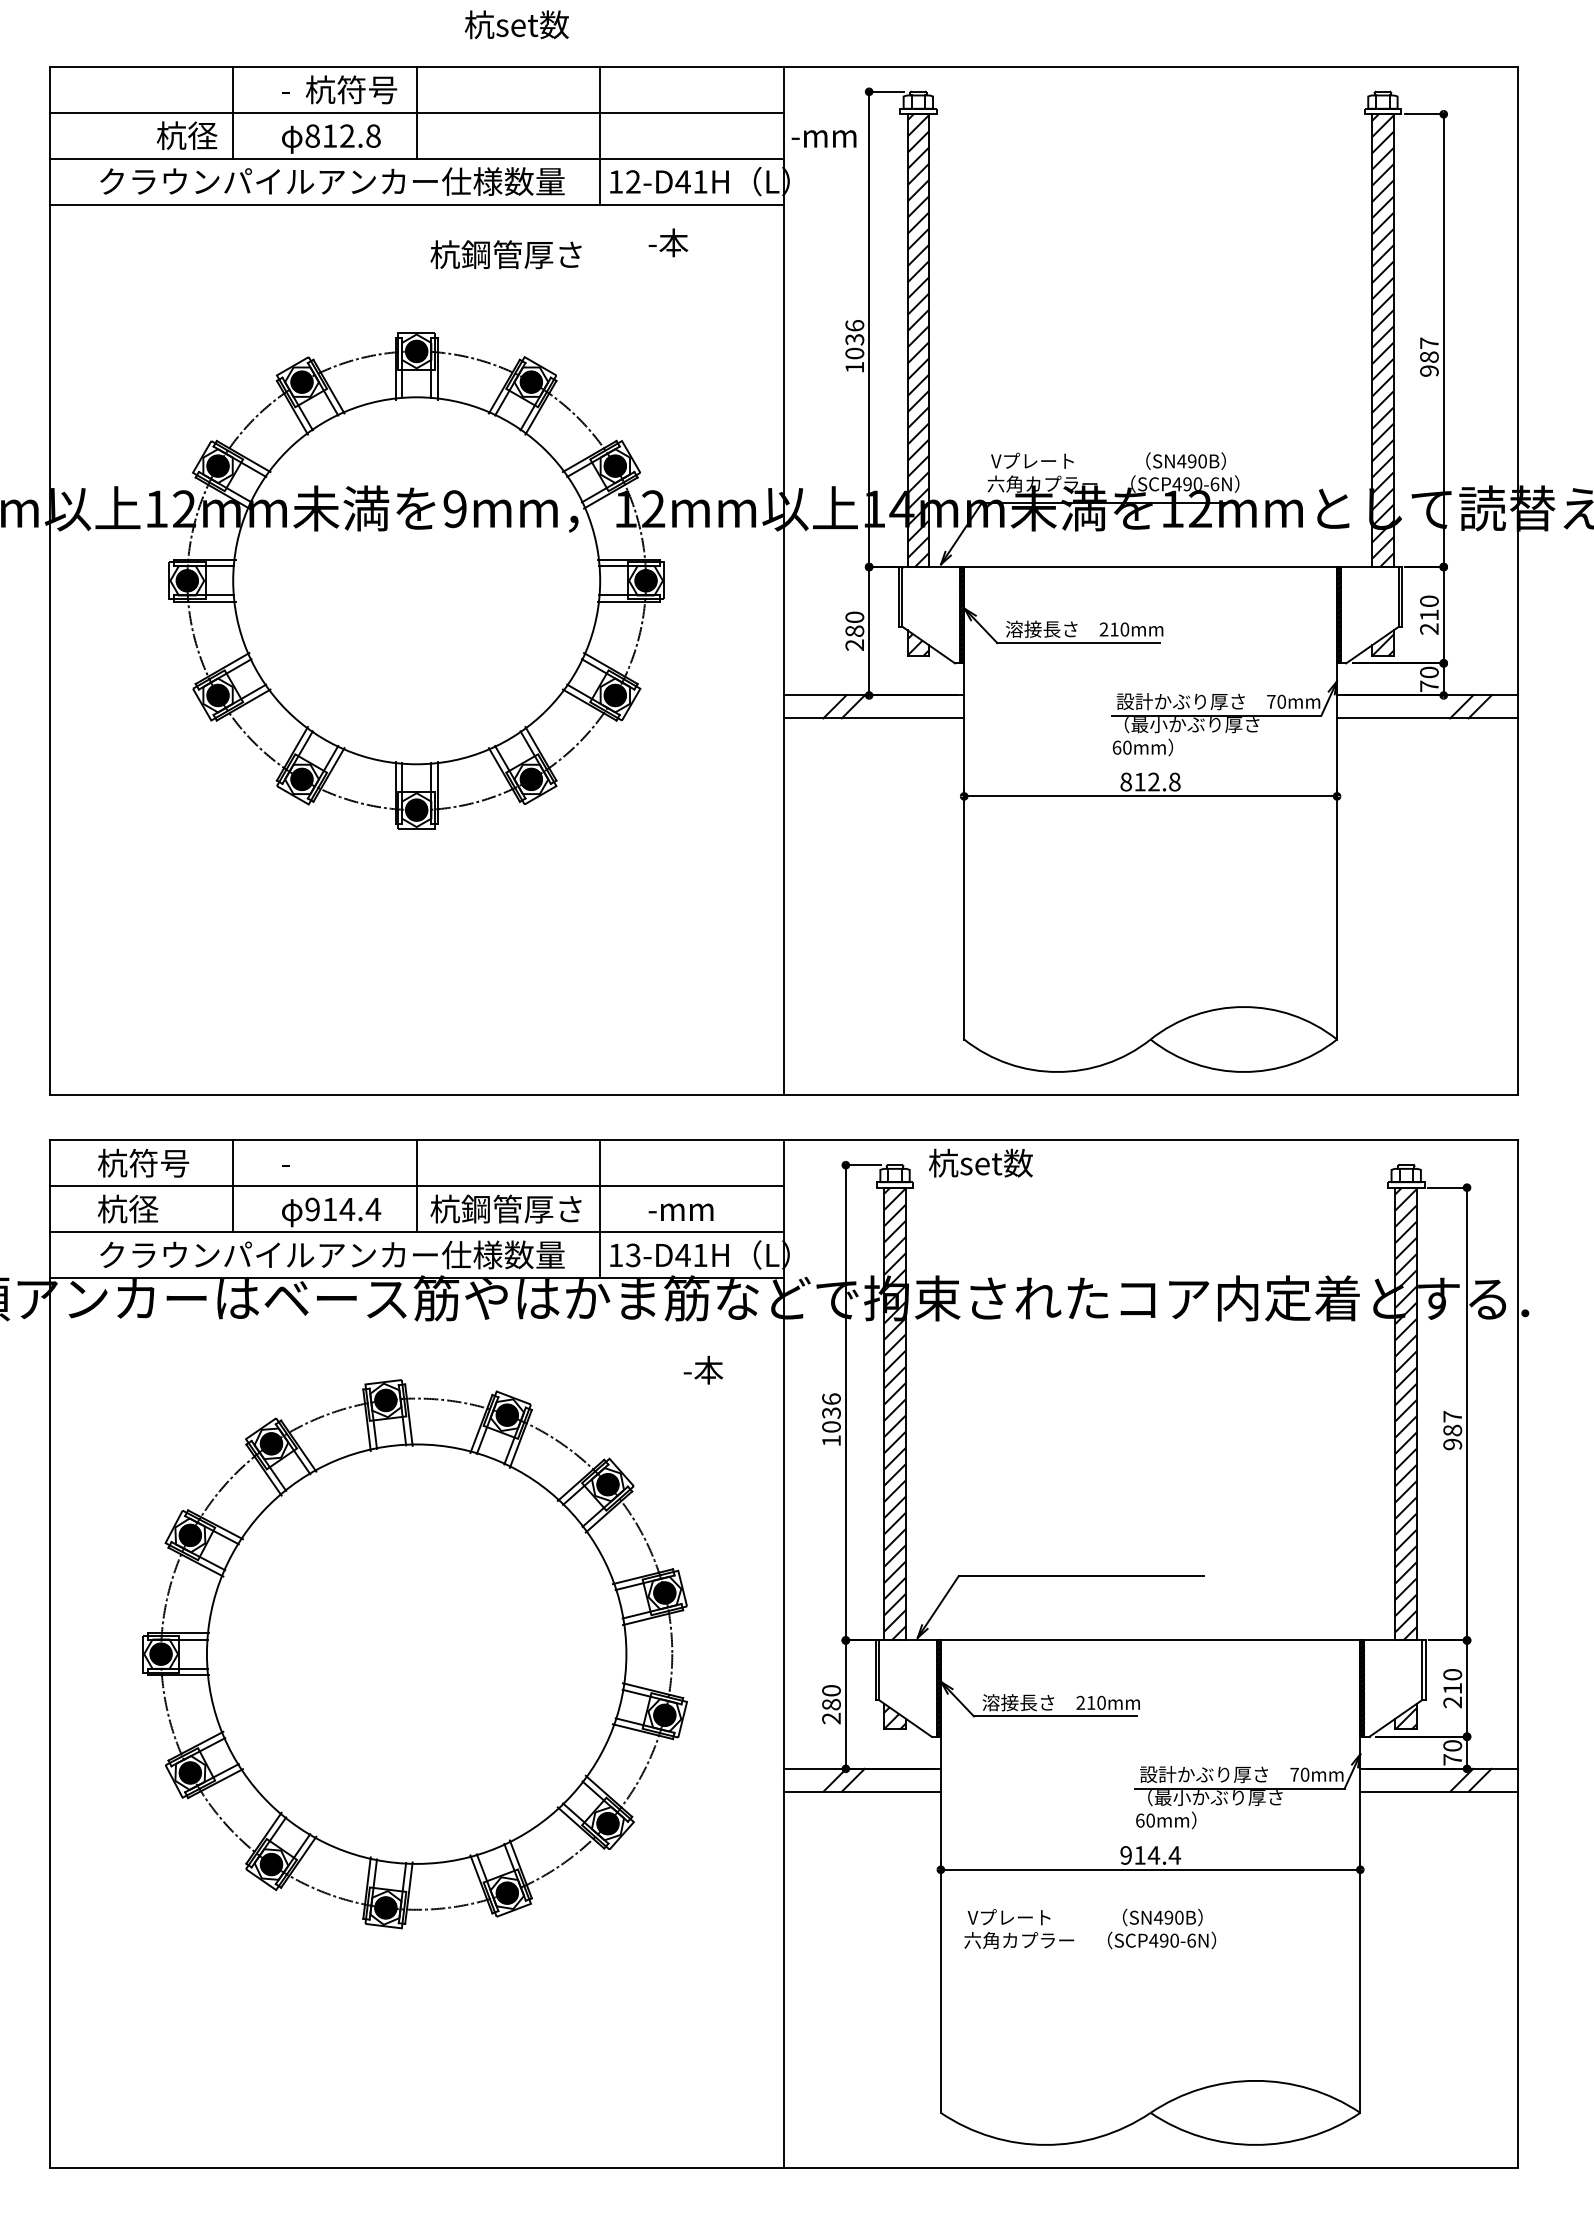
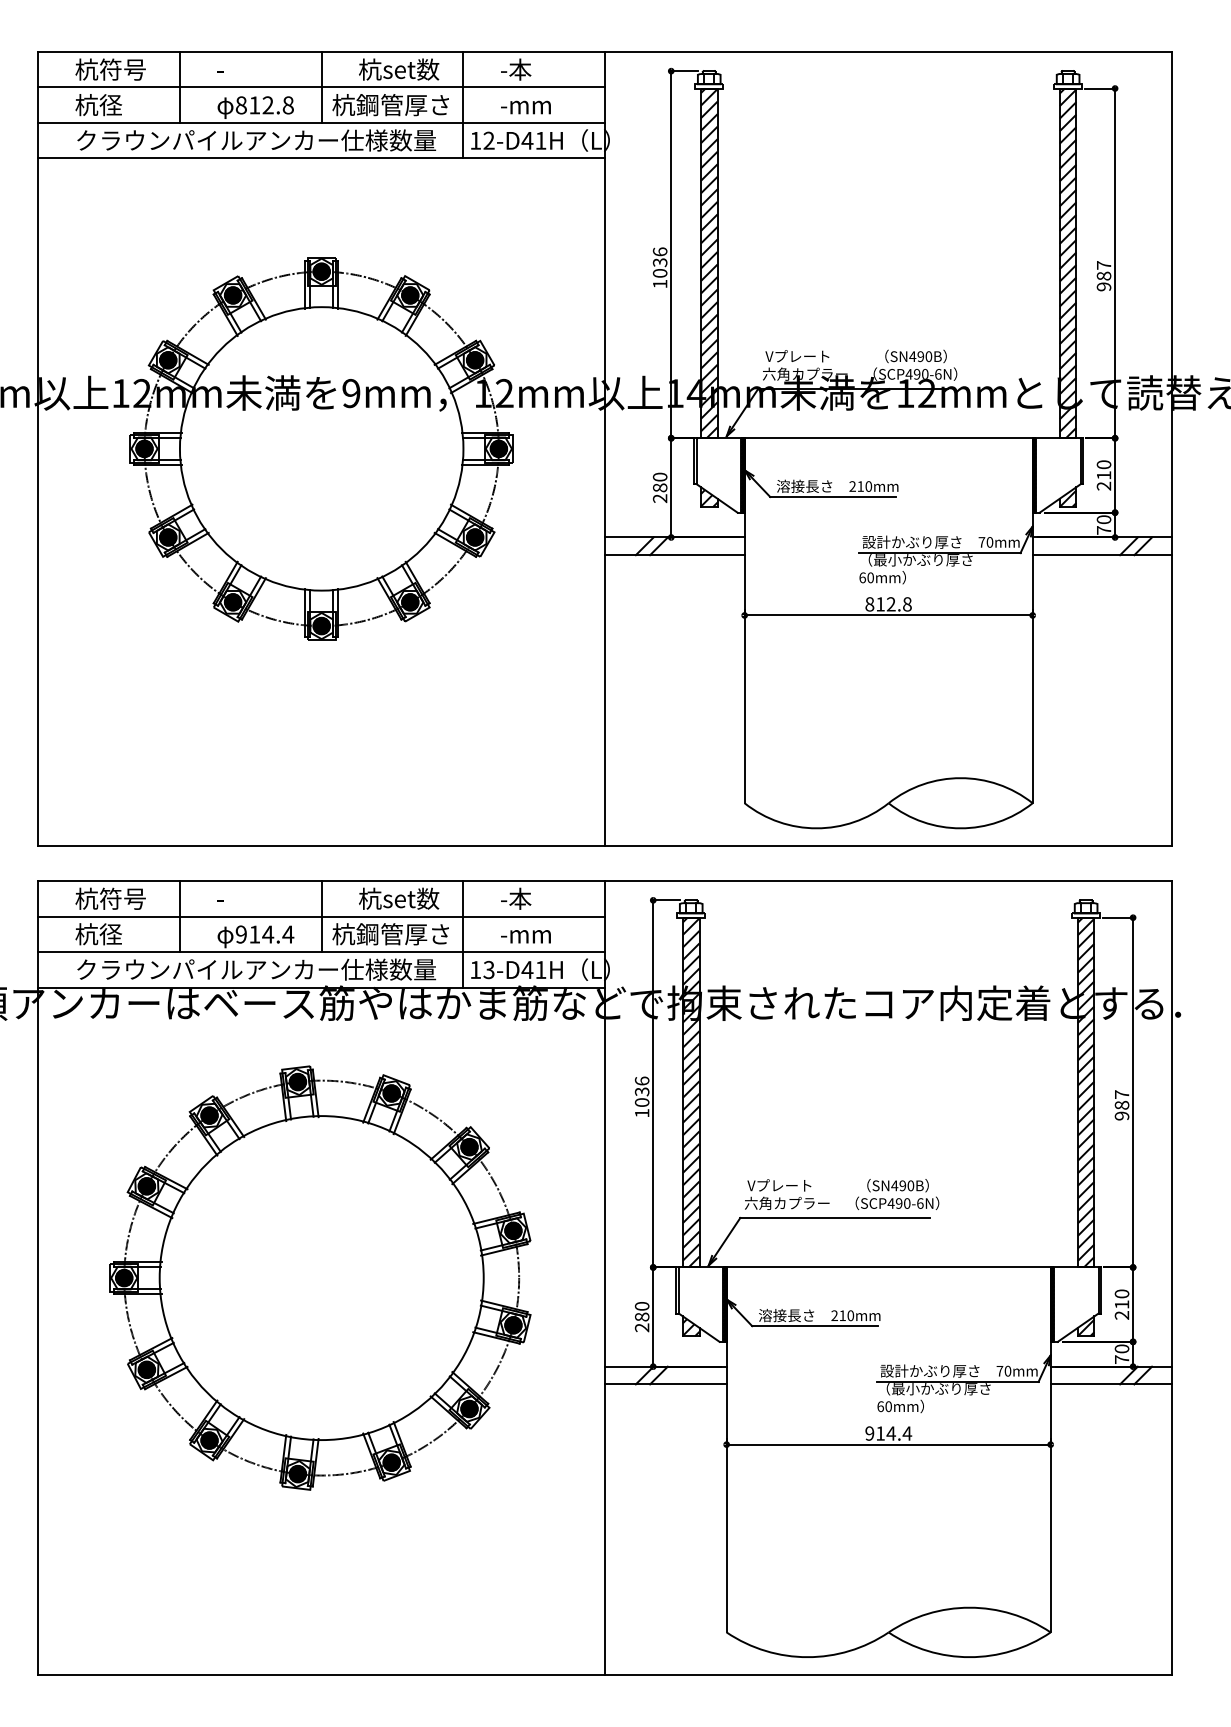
text: (516, 24) -> (398, 69), moved
text: (351, 89) -> (110, 69), moved
text: (187, 135) -> (99, 104), moved
text: (823, 138) -> (525, 107), moved
text: (668, 242) -> (516, 69), moved
text: (505, 254) -> (390, 104), moved
text: (980, 1162) -> (398, 898), moved
text: (703, 1369) -> (516, 898), moved
text: (1090, 1928) -> (842, 1194), moved

